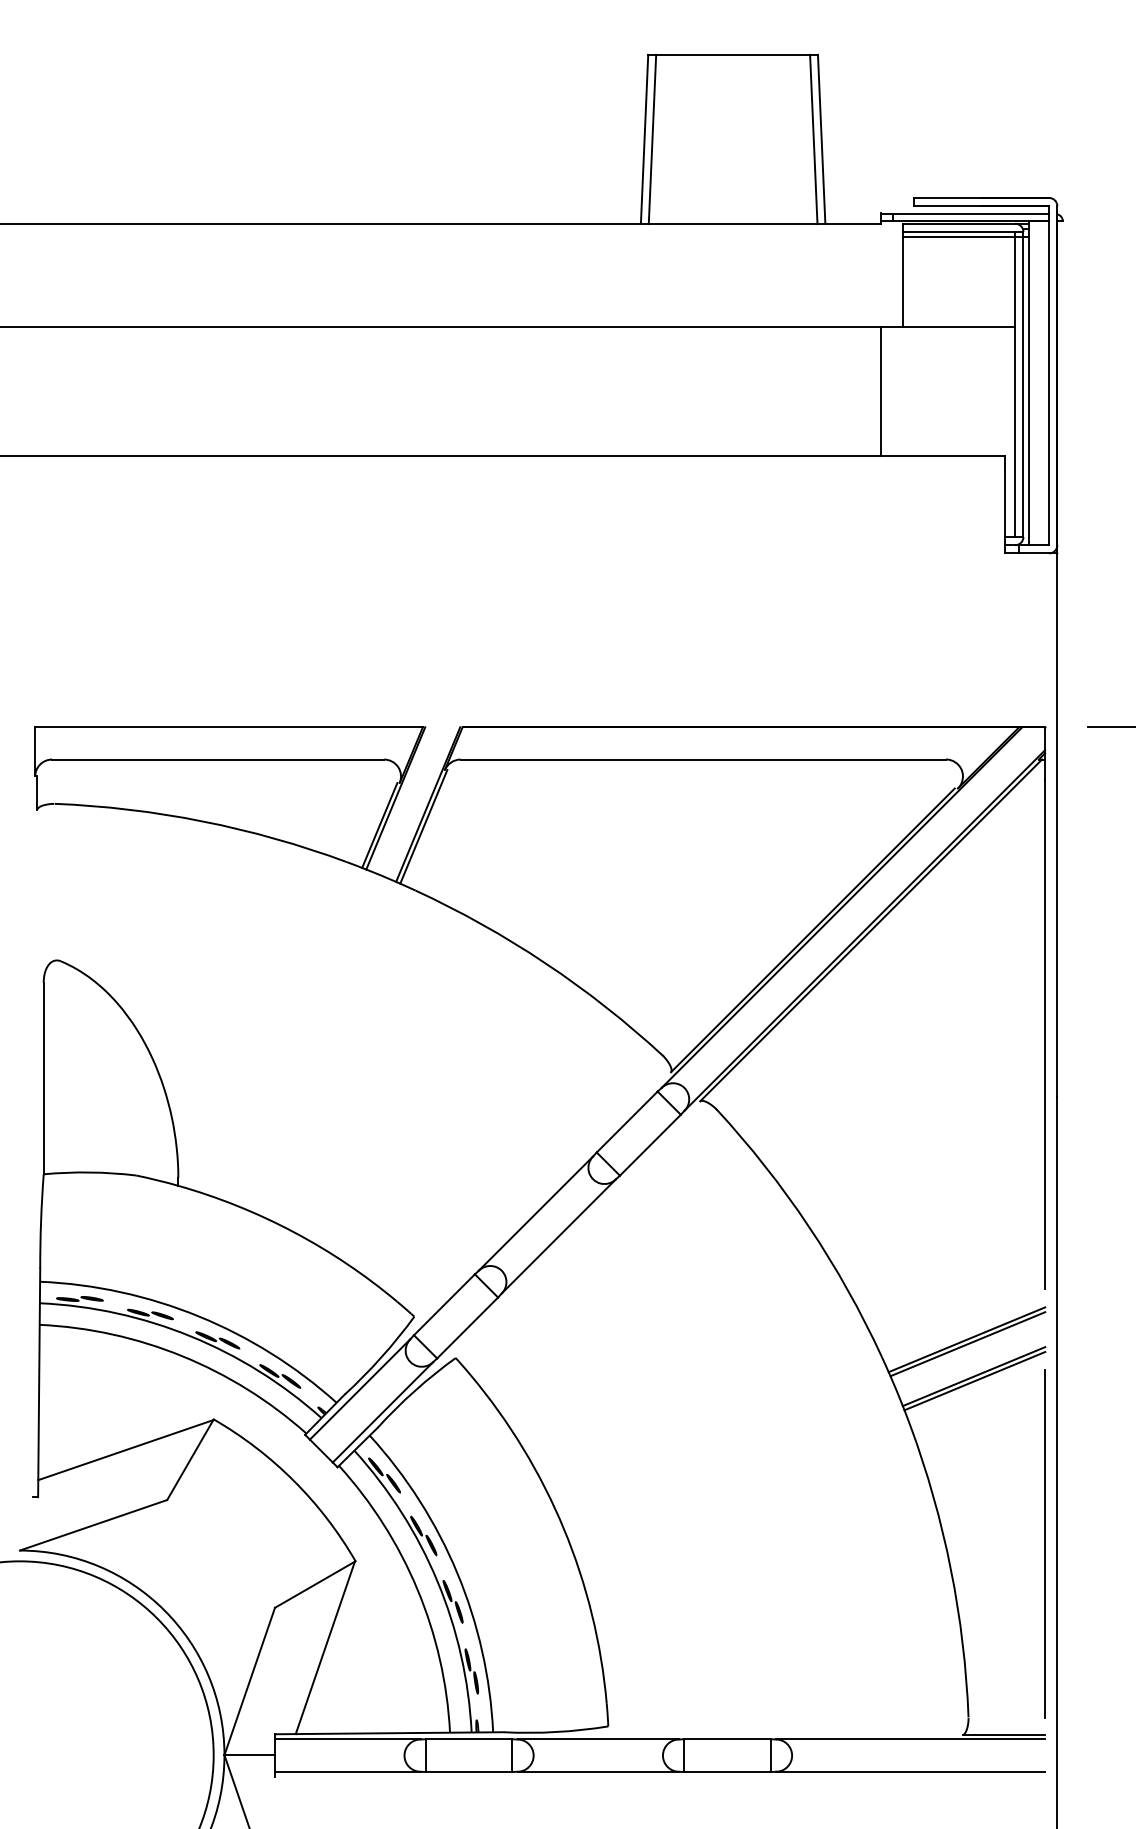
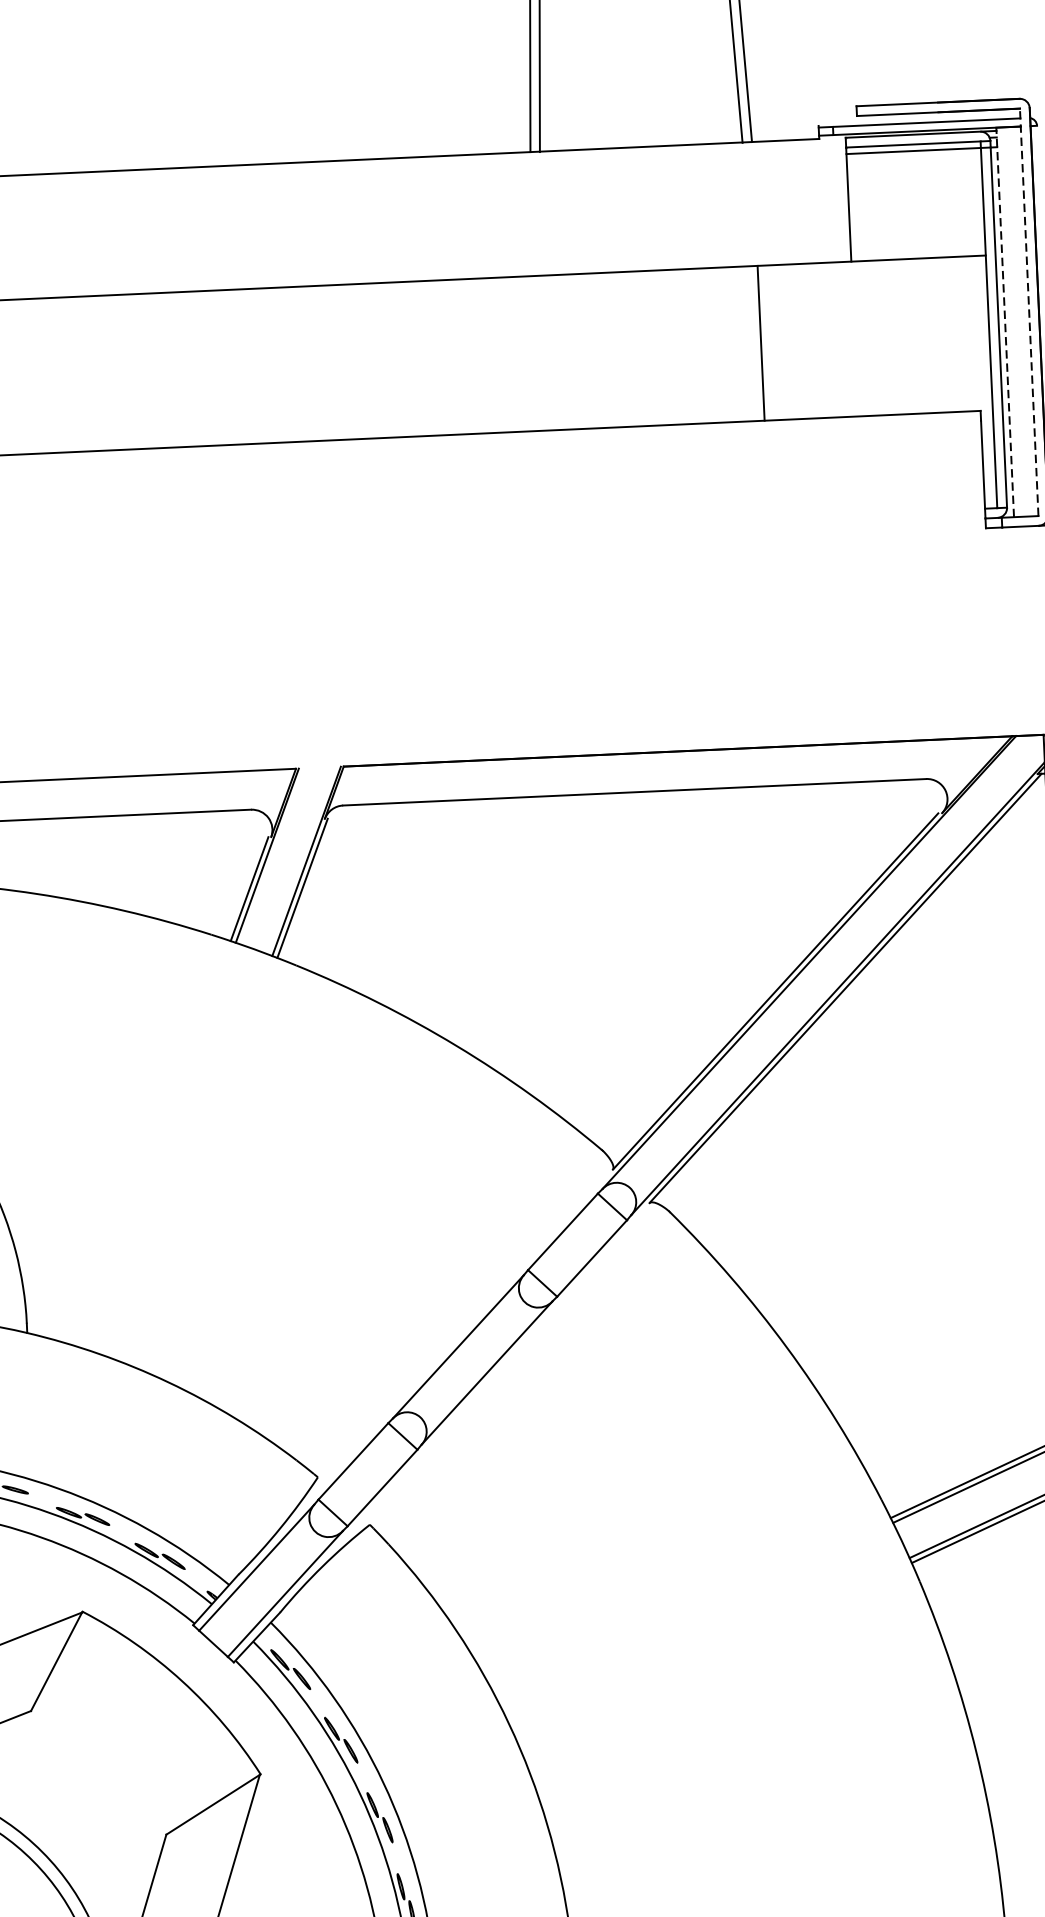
line: (1049, 375) -> (1029, 312), solid -> dashed
line: (1028, 382) -> (1004, 321), solid -> dashed
line: (881, 390) -> (761, 342), moved

